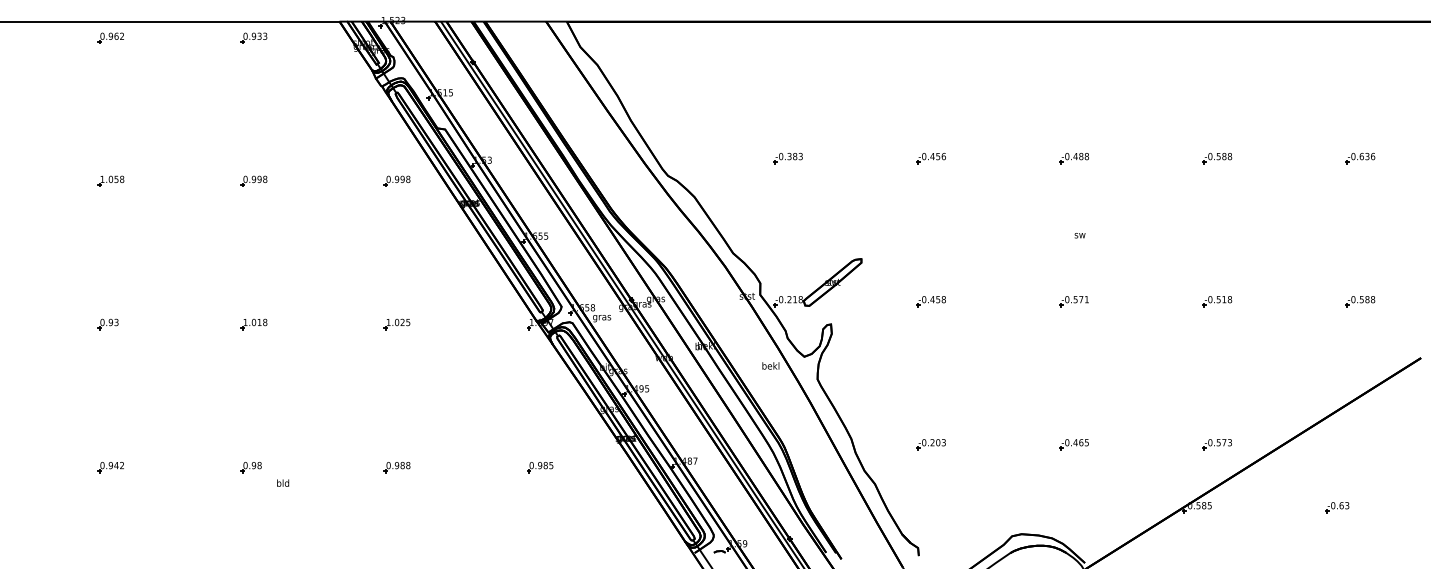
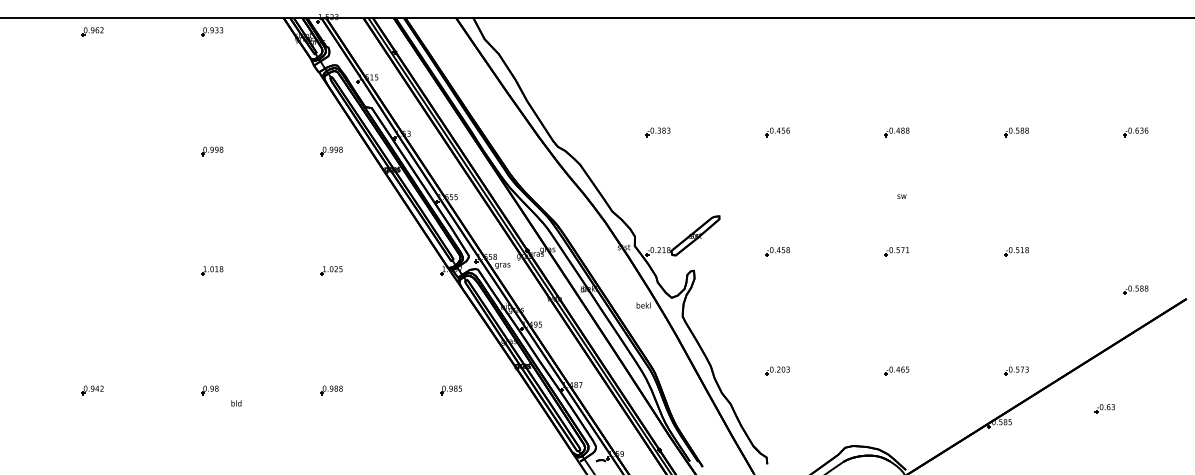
part: (110, 180) -> (92, 150), removed
part: (1360, 301) -> (1136, 290), moved
part: (107, 324) -> (89, 270), removed
part: (1337, 507) -> (1105, 408), moved

